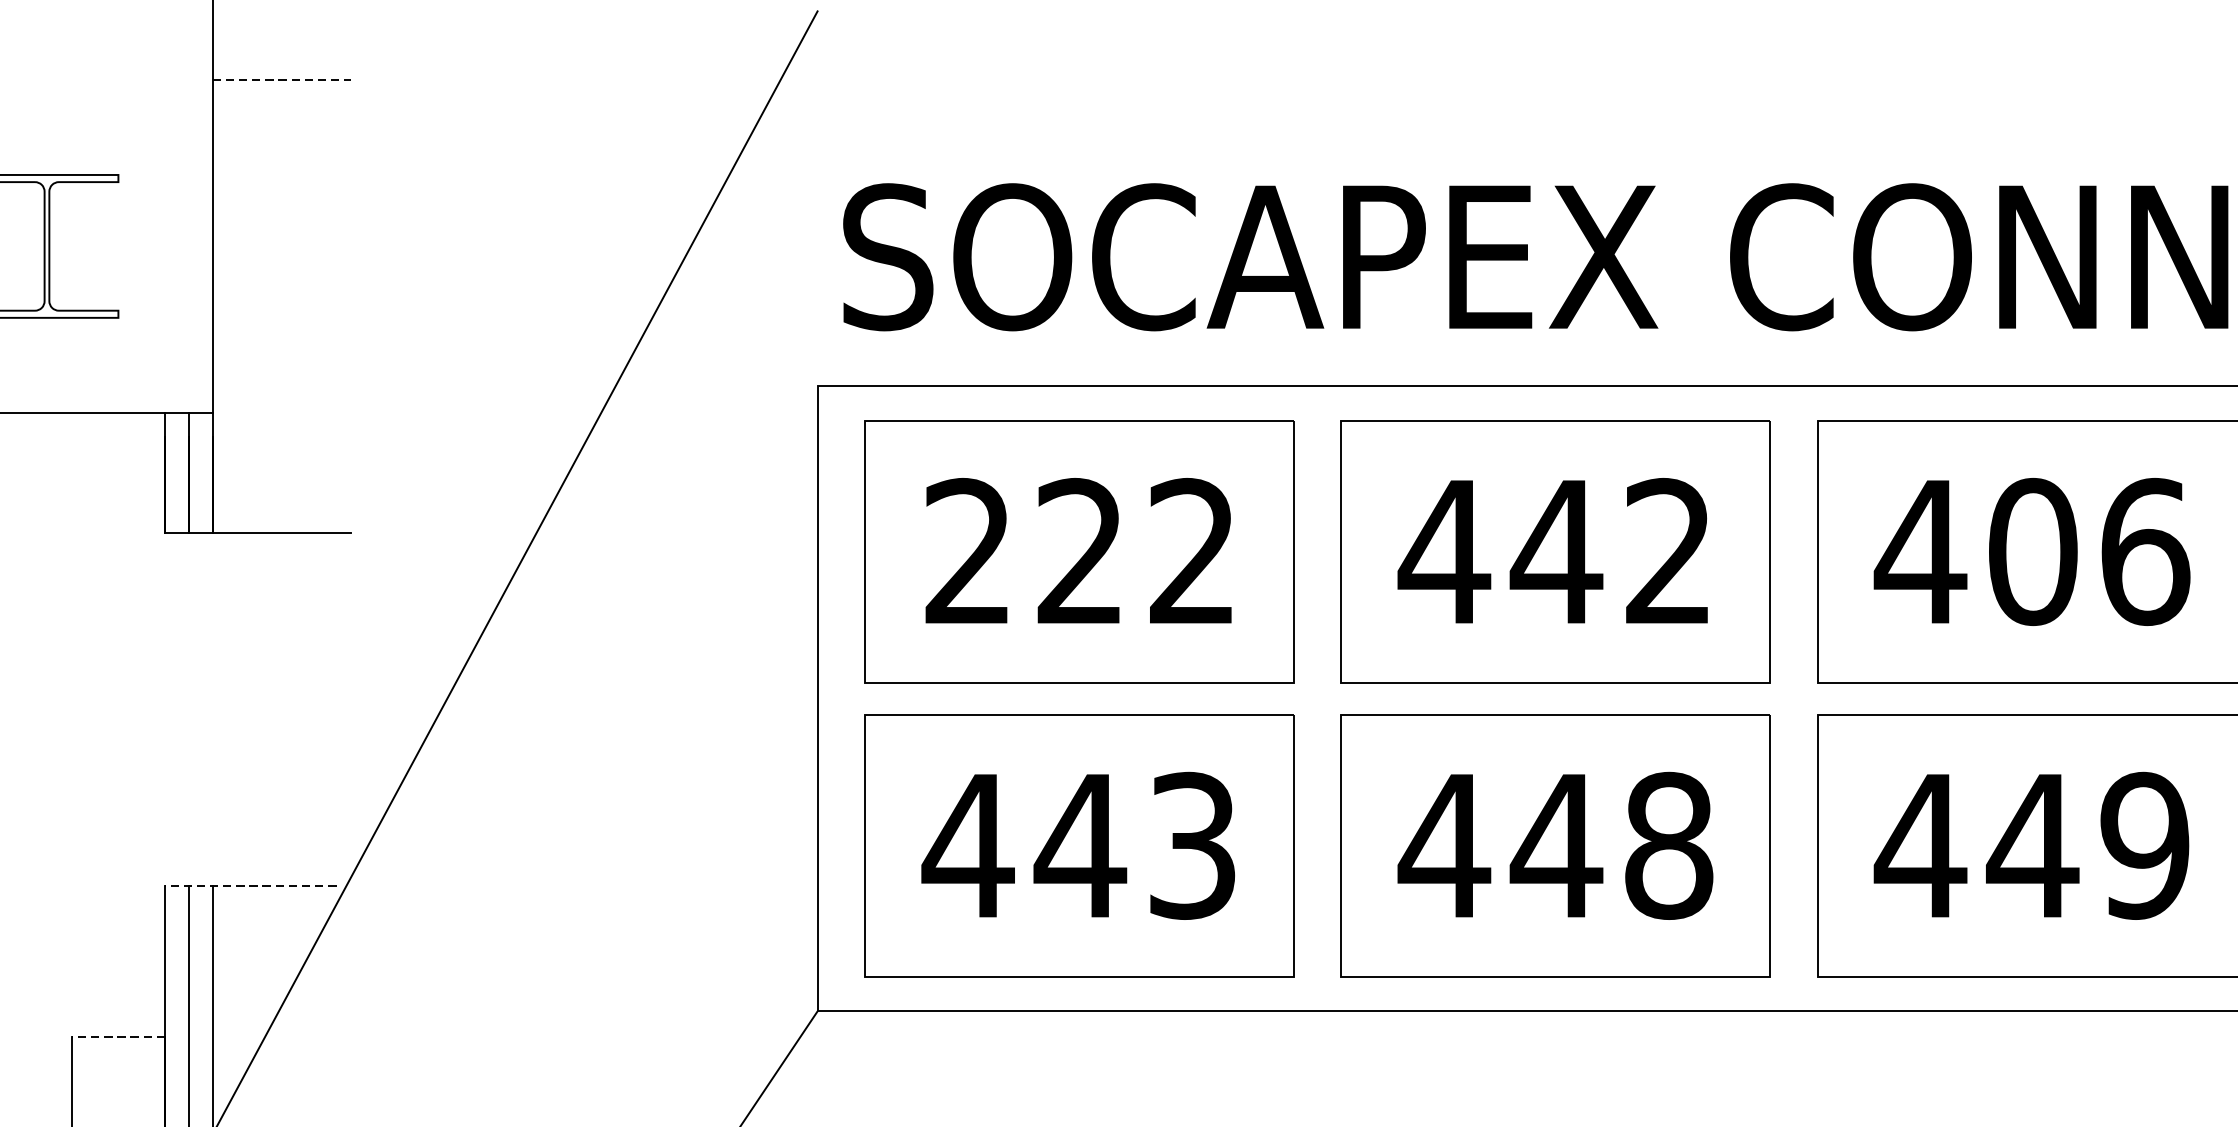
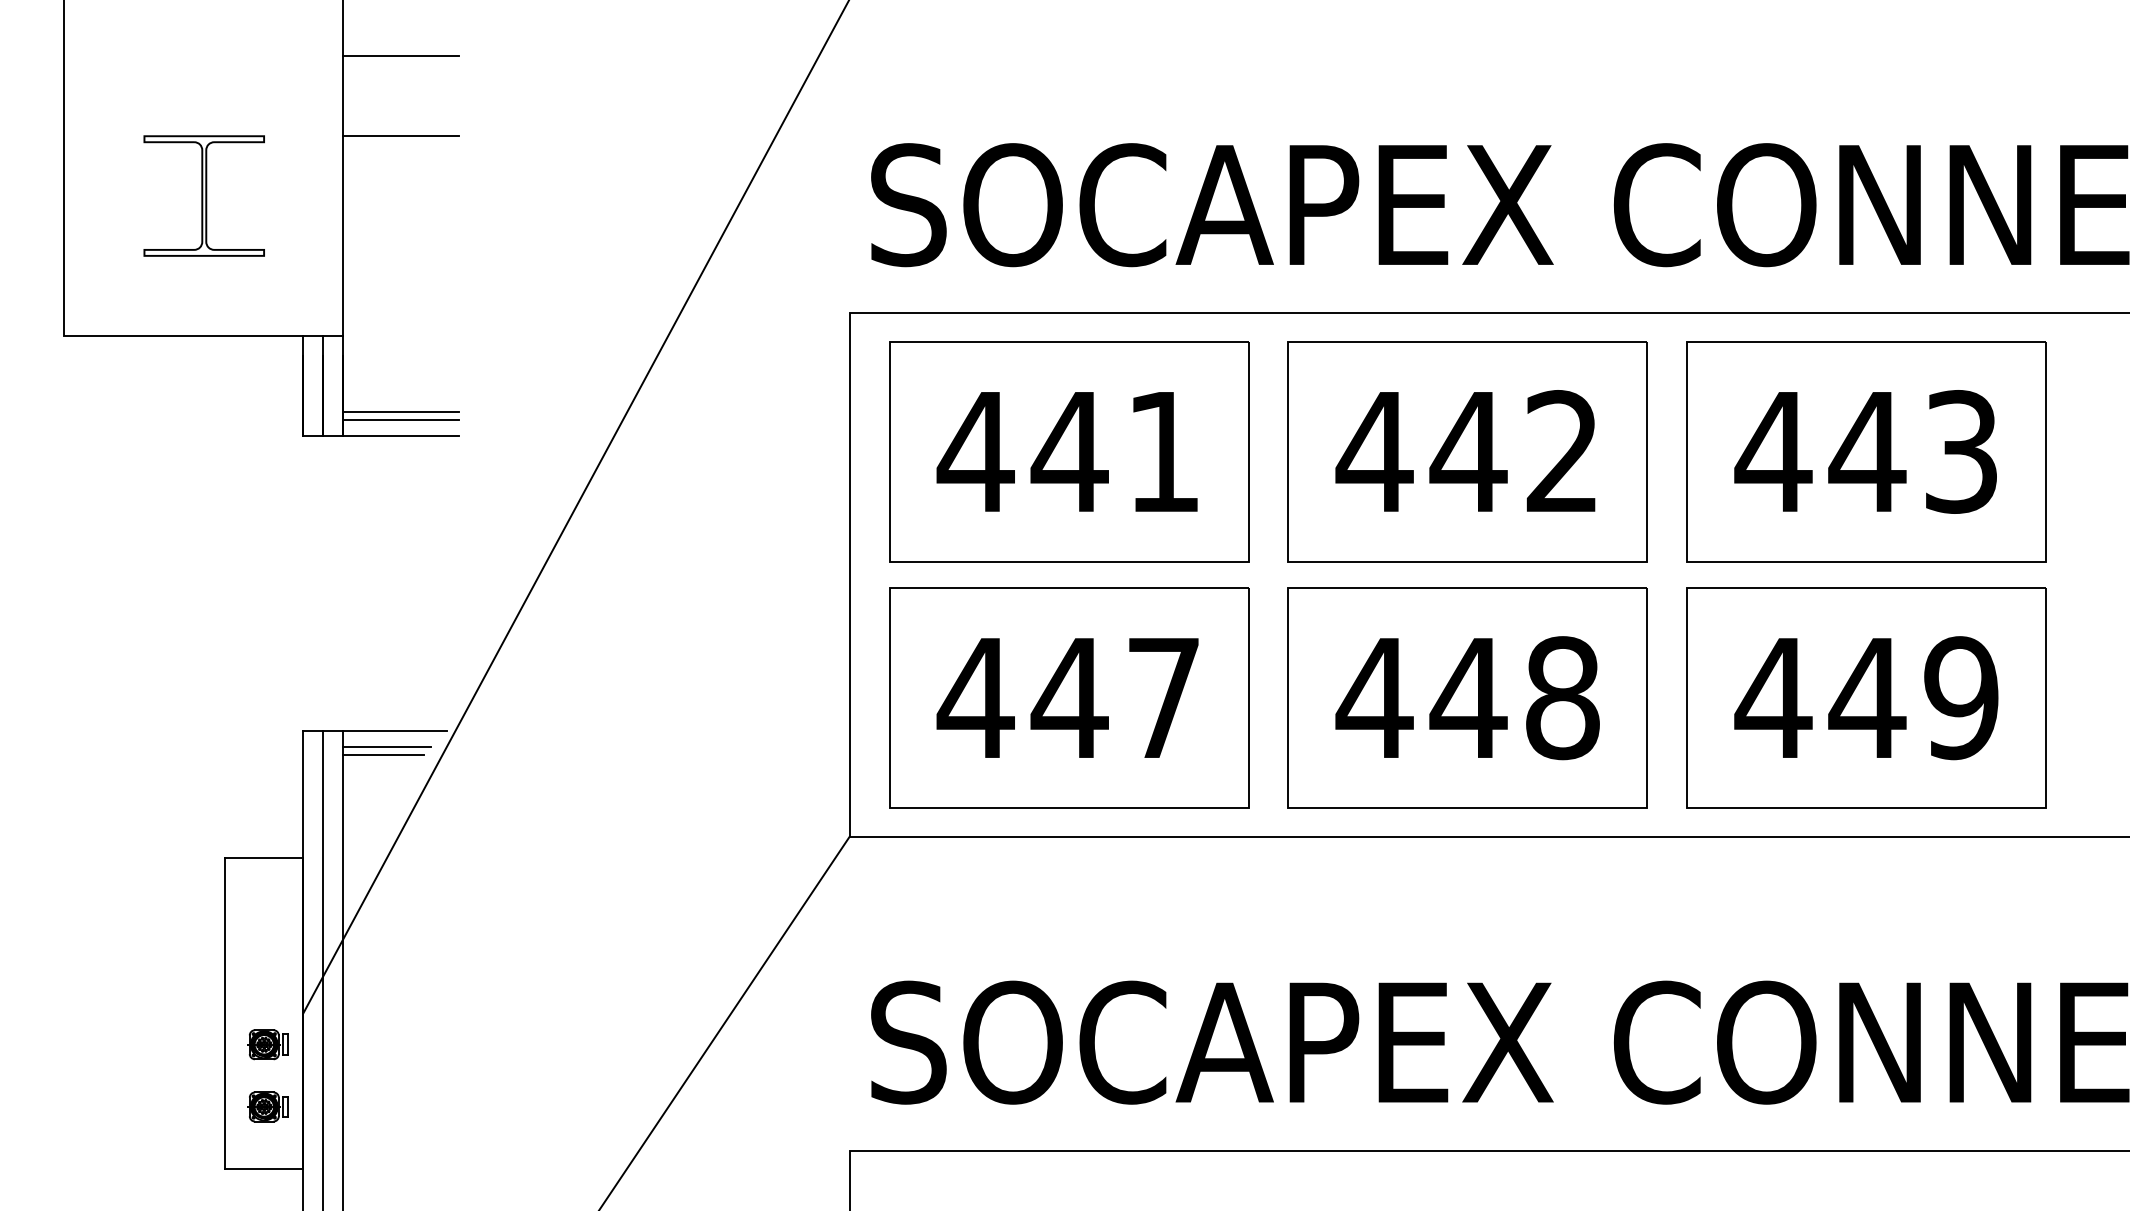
line: (281, 79) -> (400, 56), dashed -> solid
line: (281, 175) -> (400, 136), added
line: (281, 504) -> (400, 412), added
line: (281, 514) -> (400, 420), added
text: (1076, 550) -> (1066, 450), 222 -> 441
text: (2087, 551) -> (1913, 451), 406 -> 443
text: (1192, 846) -> (1163, 698), 443 -> 447
line: (250, 885) -> (374, 731), dashed -> solid
line: (265, 904) -> (387, 747), added
line: (260, 914) -> (383, 755), added
line: (118, 1037) -> (264, 858), dashed -> solid

